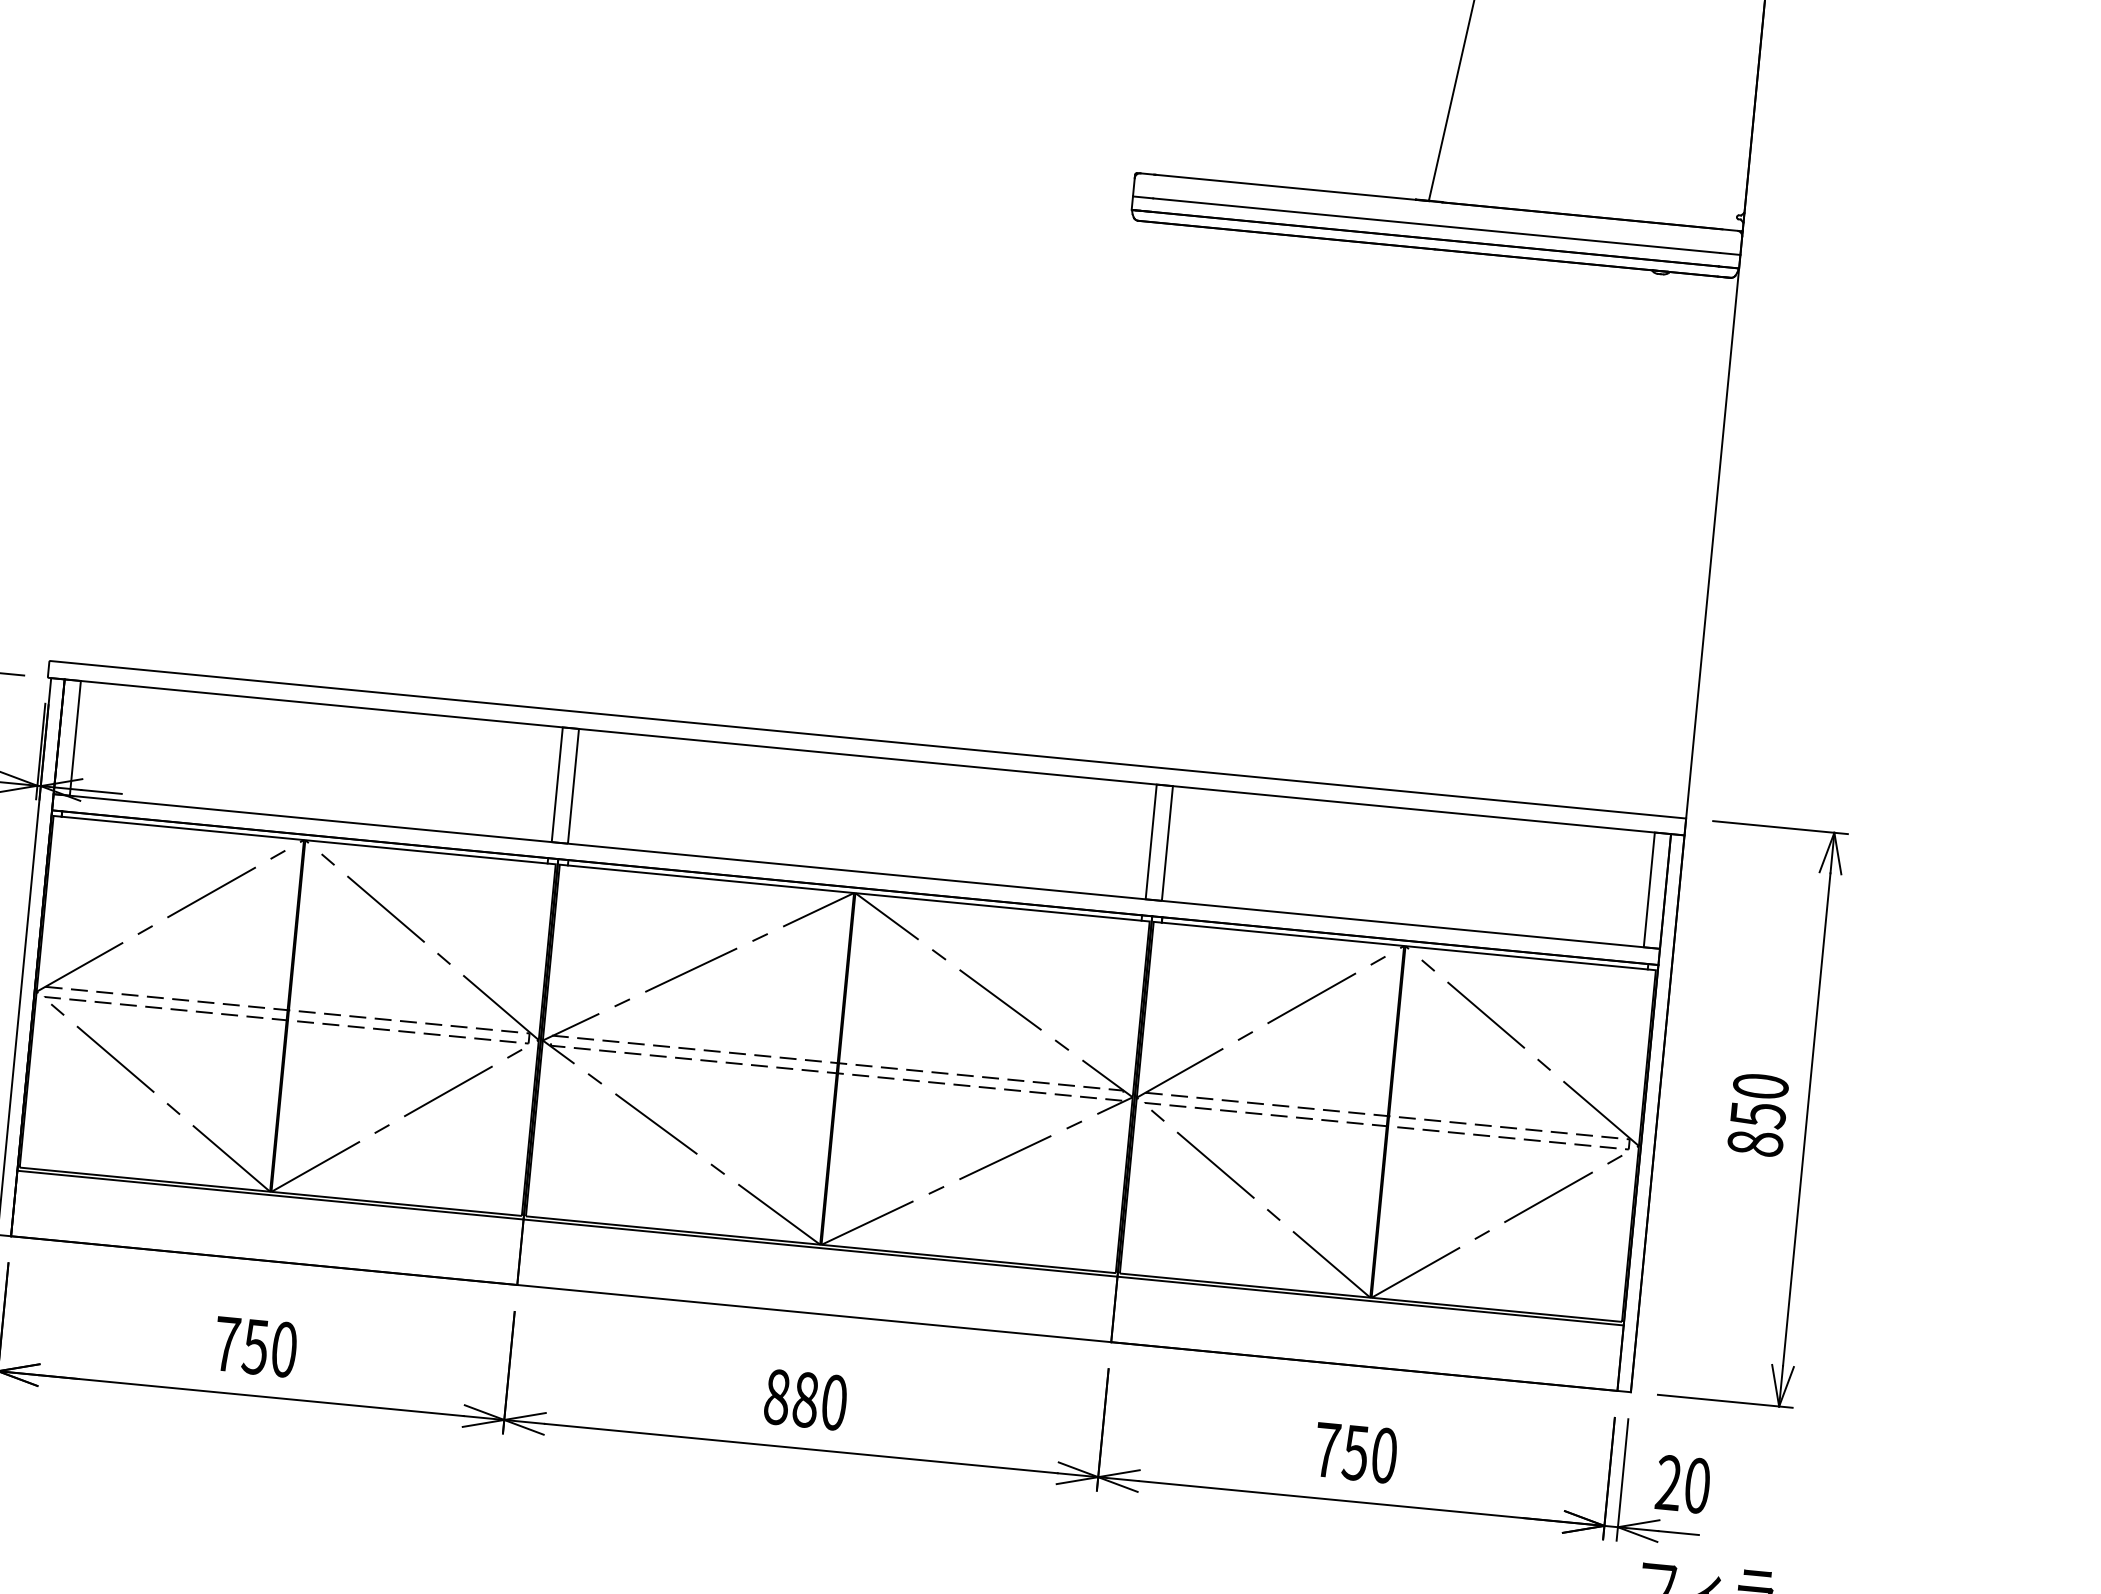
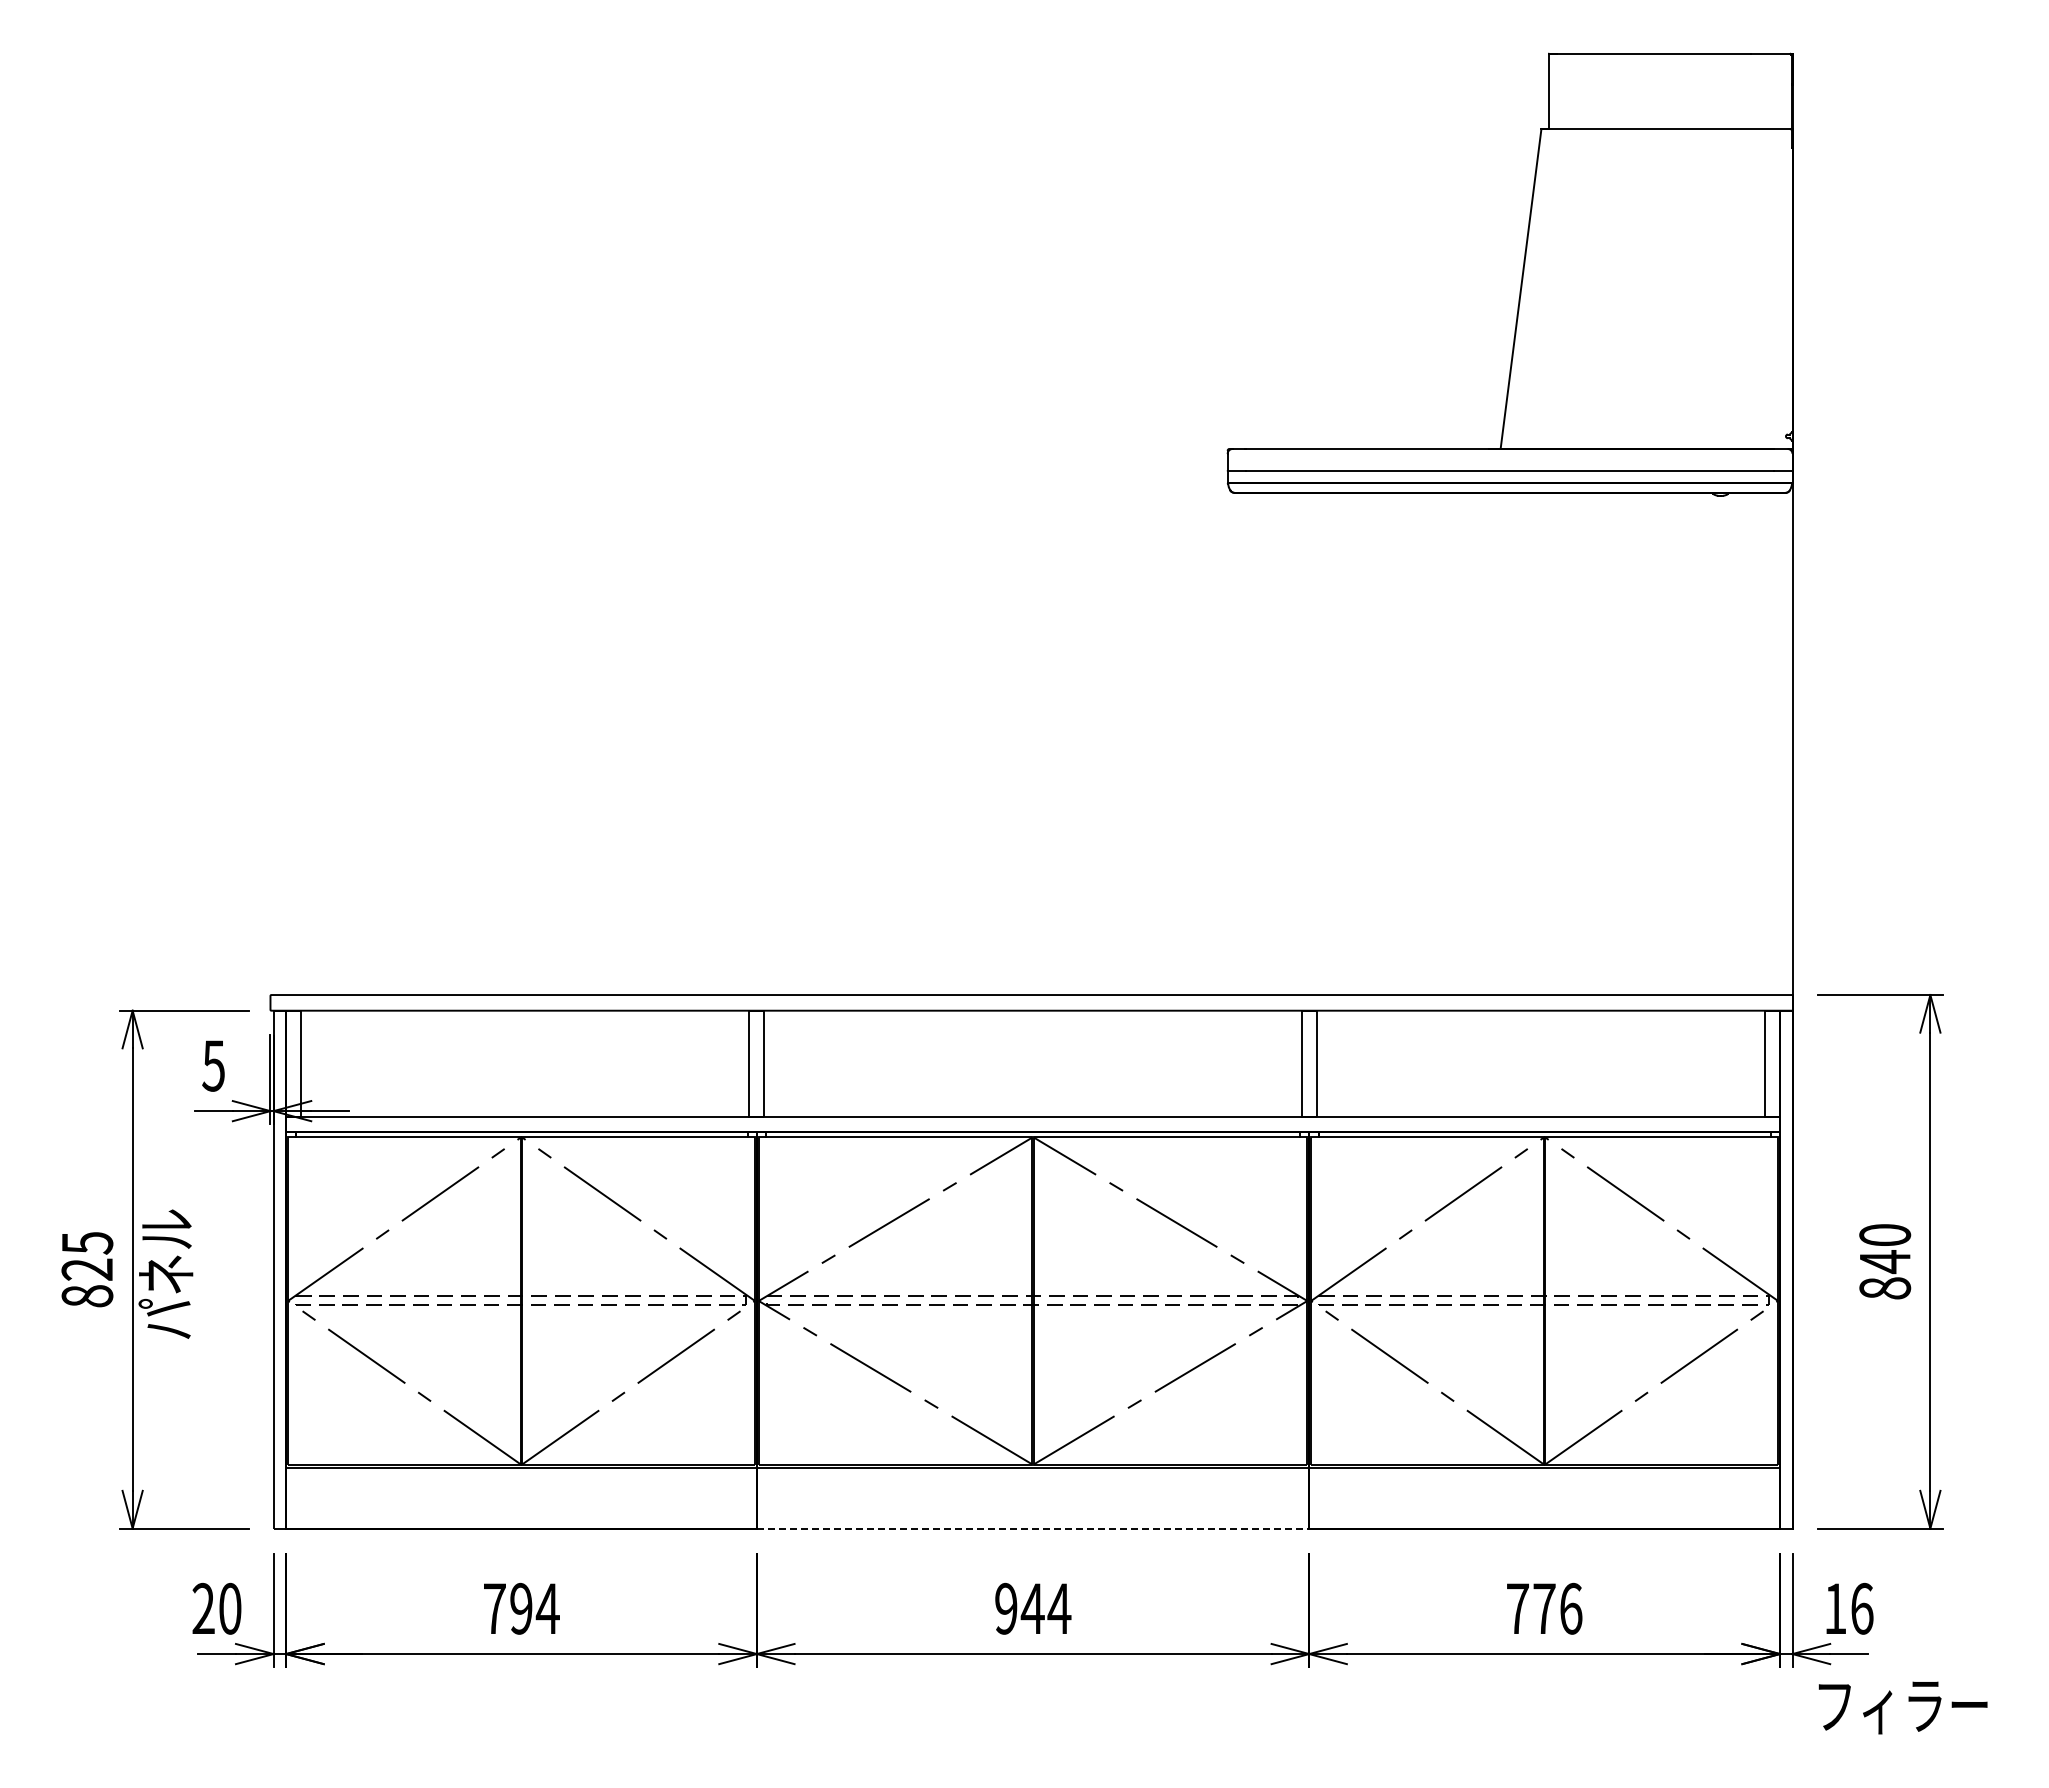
text: (1758, 1115) -> (1885, 1262), 850 -> 840
line: (814, 1313) -> (1033, 1528), solid -> dashed
text: (269, 1347) -> (534, 1608), 750 -> 794
text: (806, 1399) -> (1033, 1608), 880 -> 944
text: (1369, 1453) -> (1557, 1608), 750 -> 776
text: (1682, 1484) -> (1848, 1608), 20 -> 16

